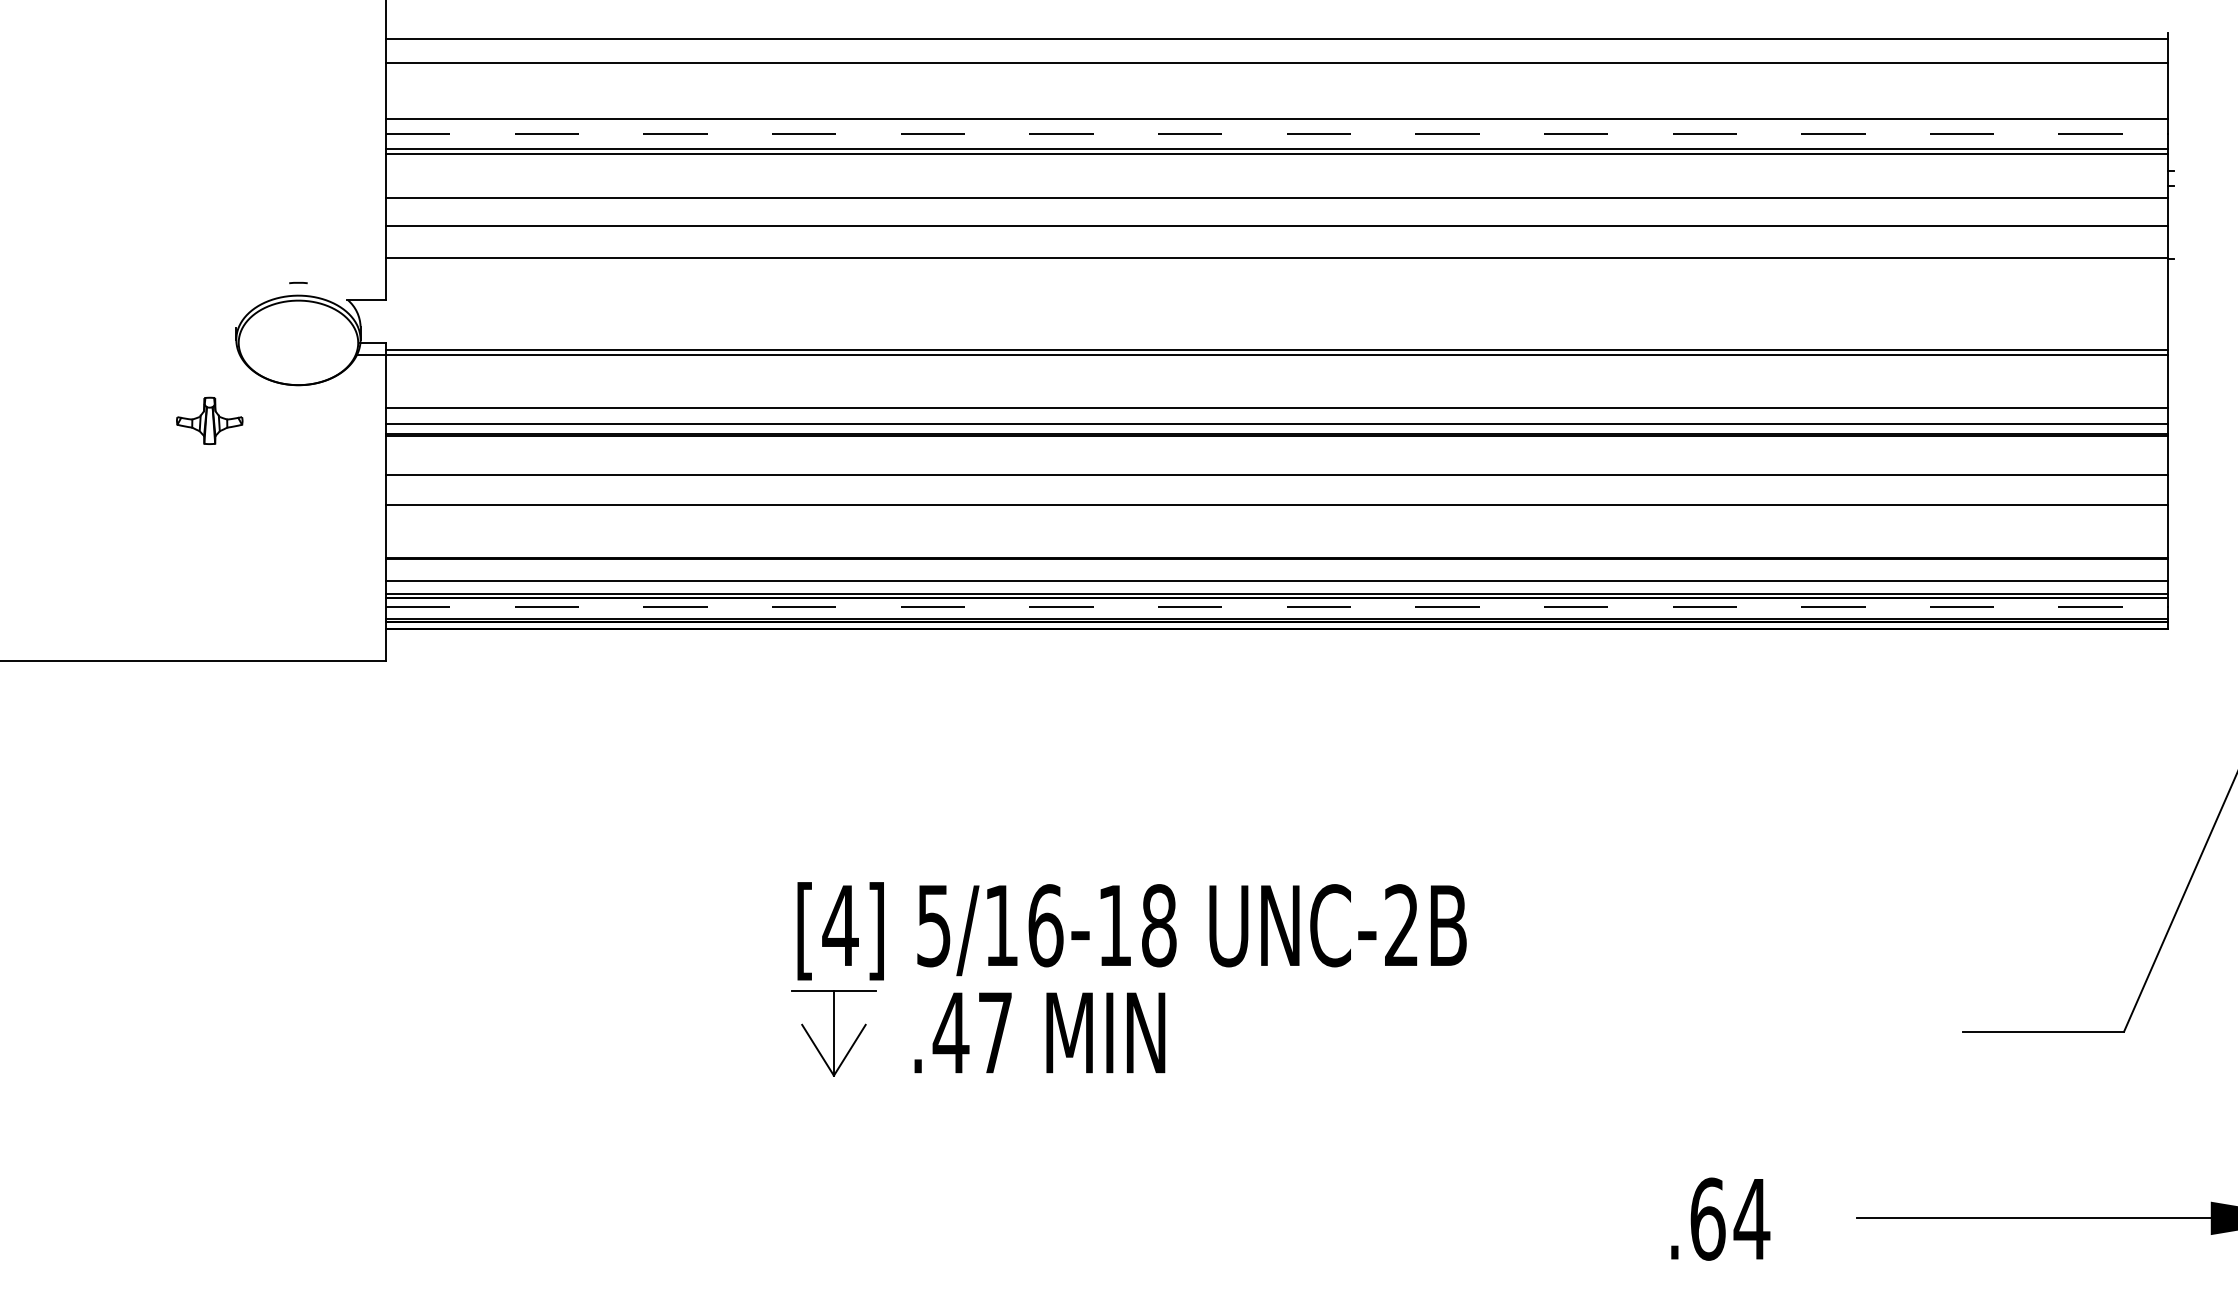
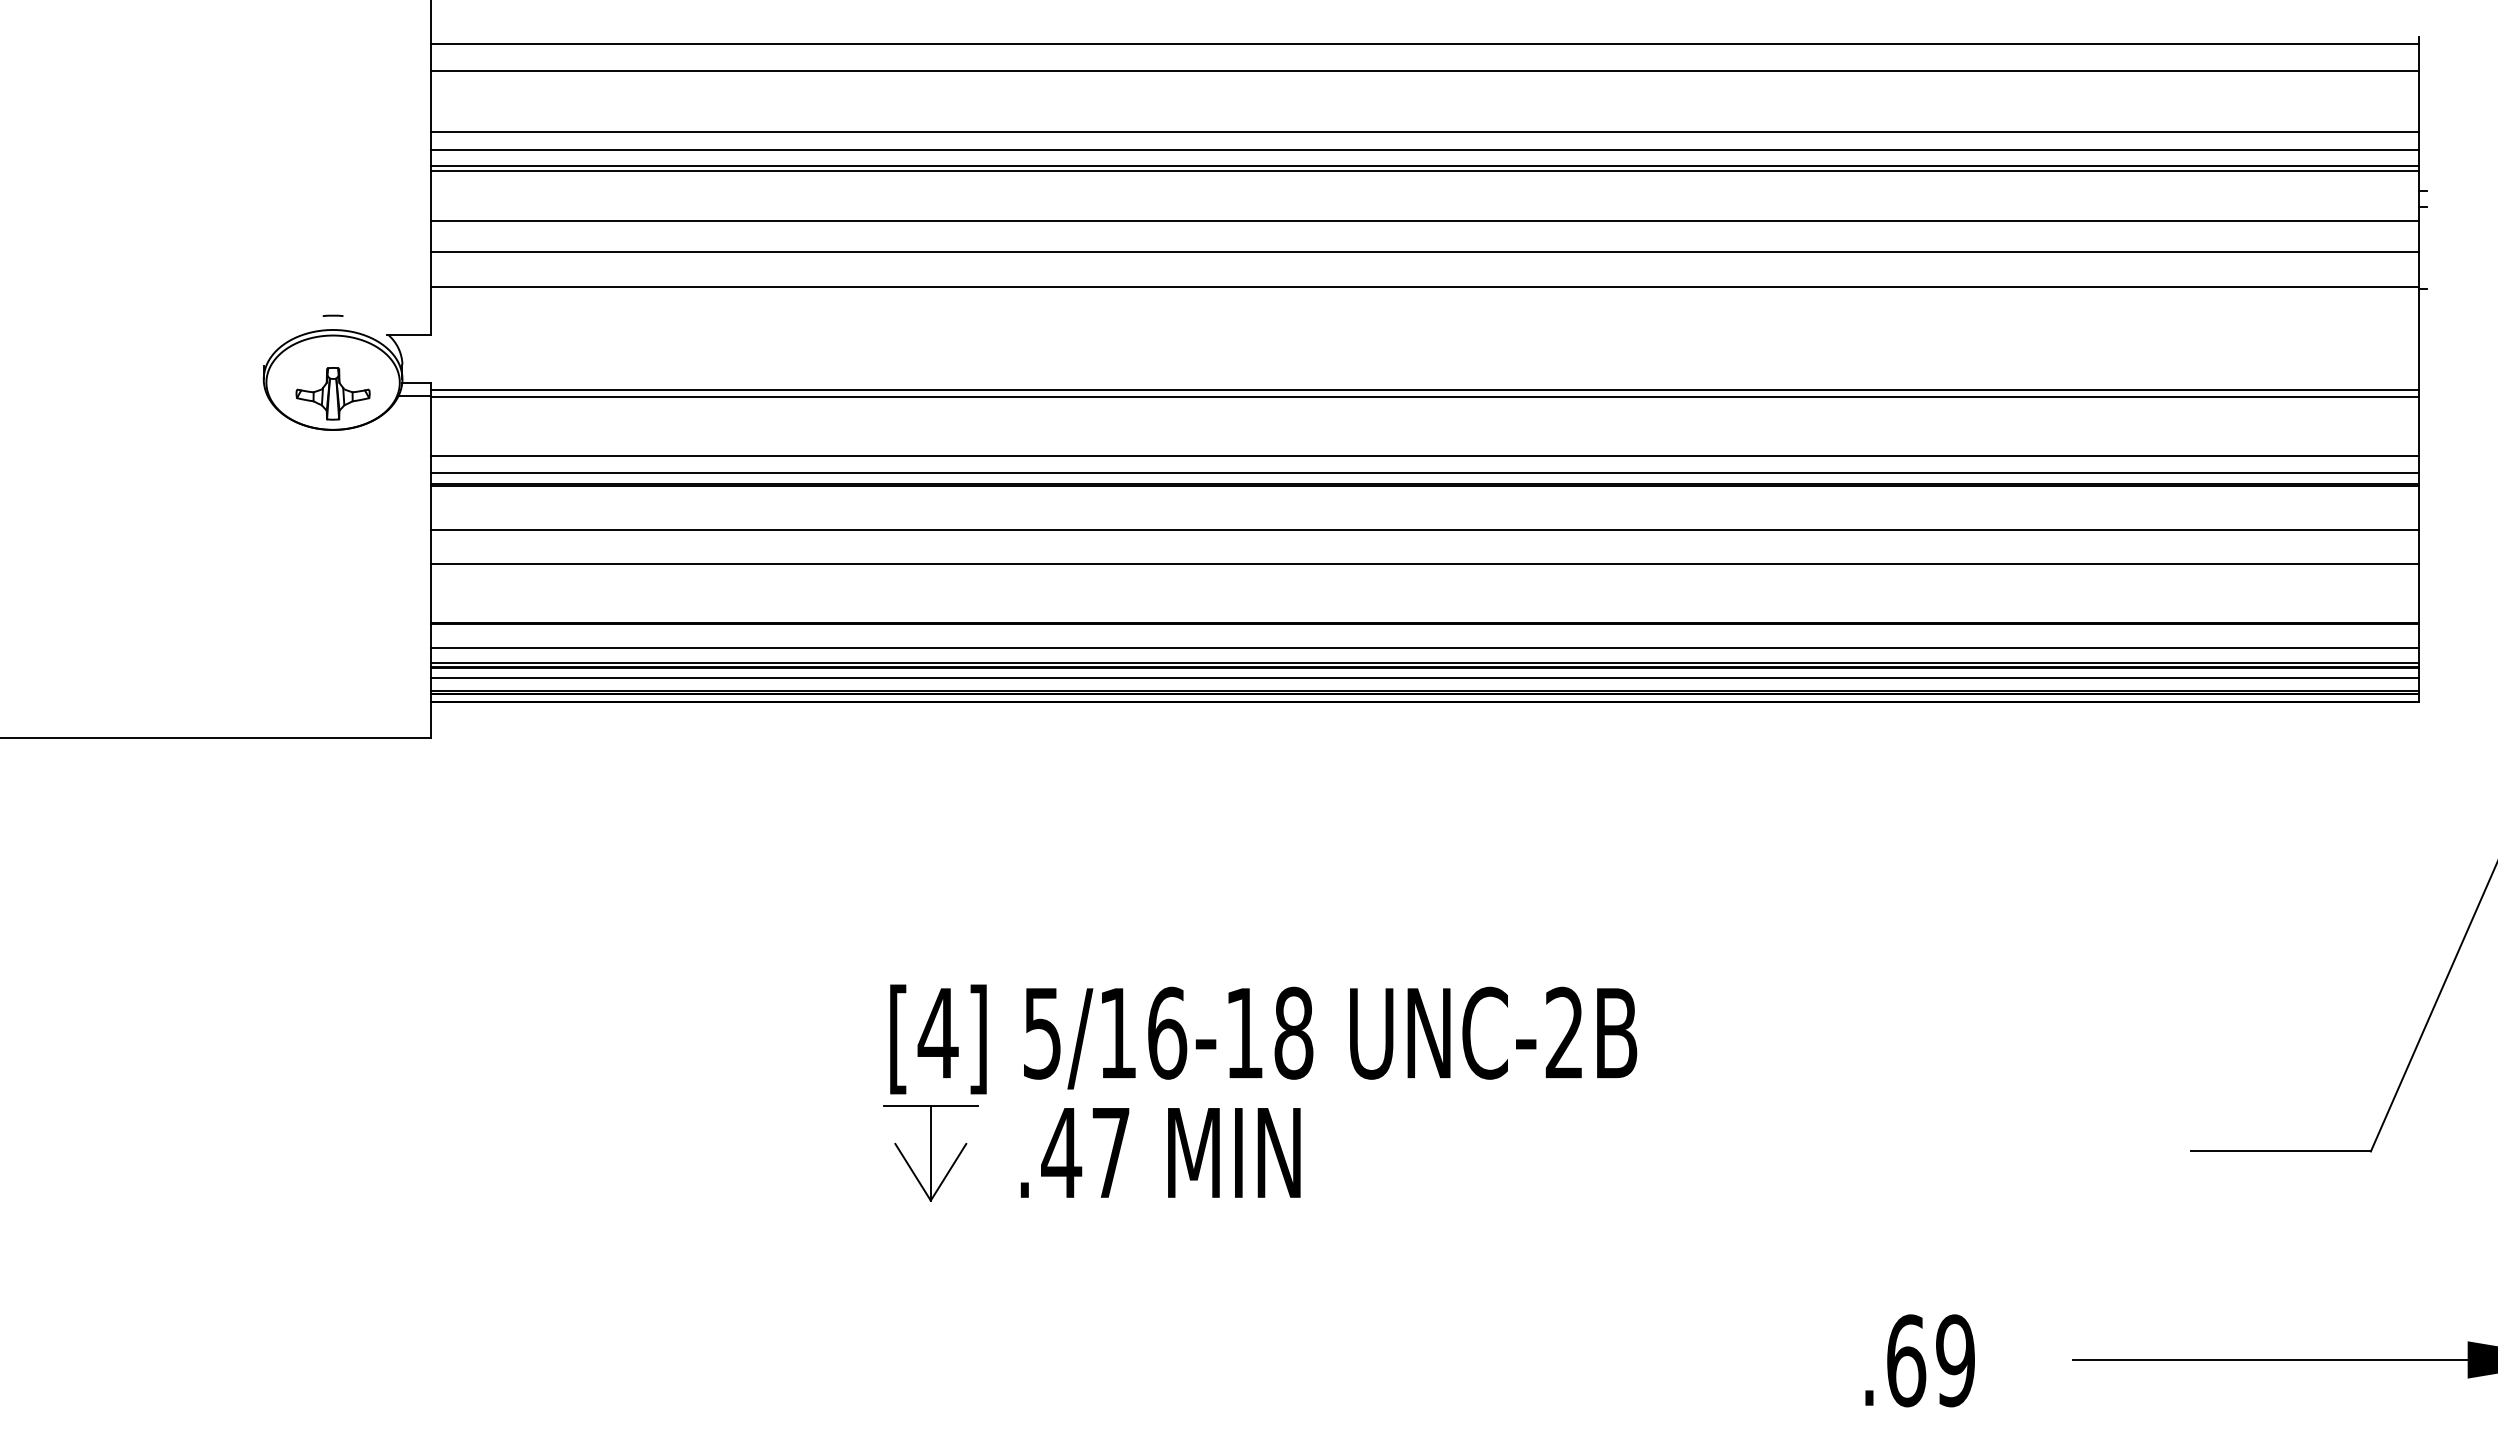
line: (1277, 133) -> (1425, 149), dashed -> solid
part: (209, 420) -> (332, 393), moved
line: (1277, 607) -> (1425, 678), dashed -> solid
text: (1751, 1218) -> (1955, 1360), .64 -> .69

